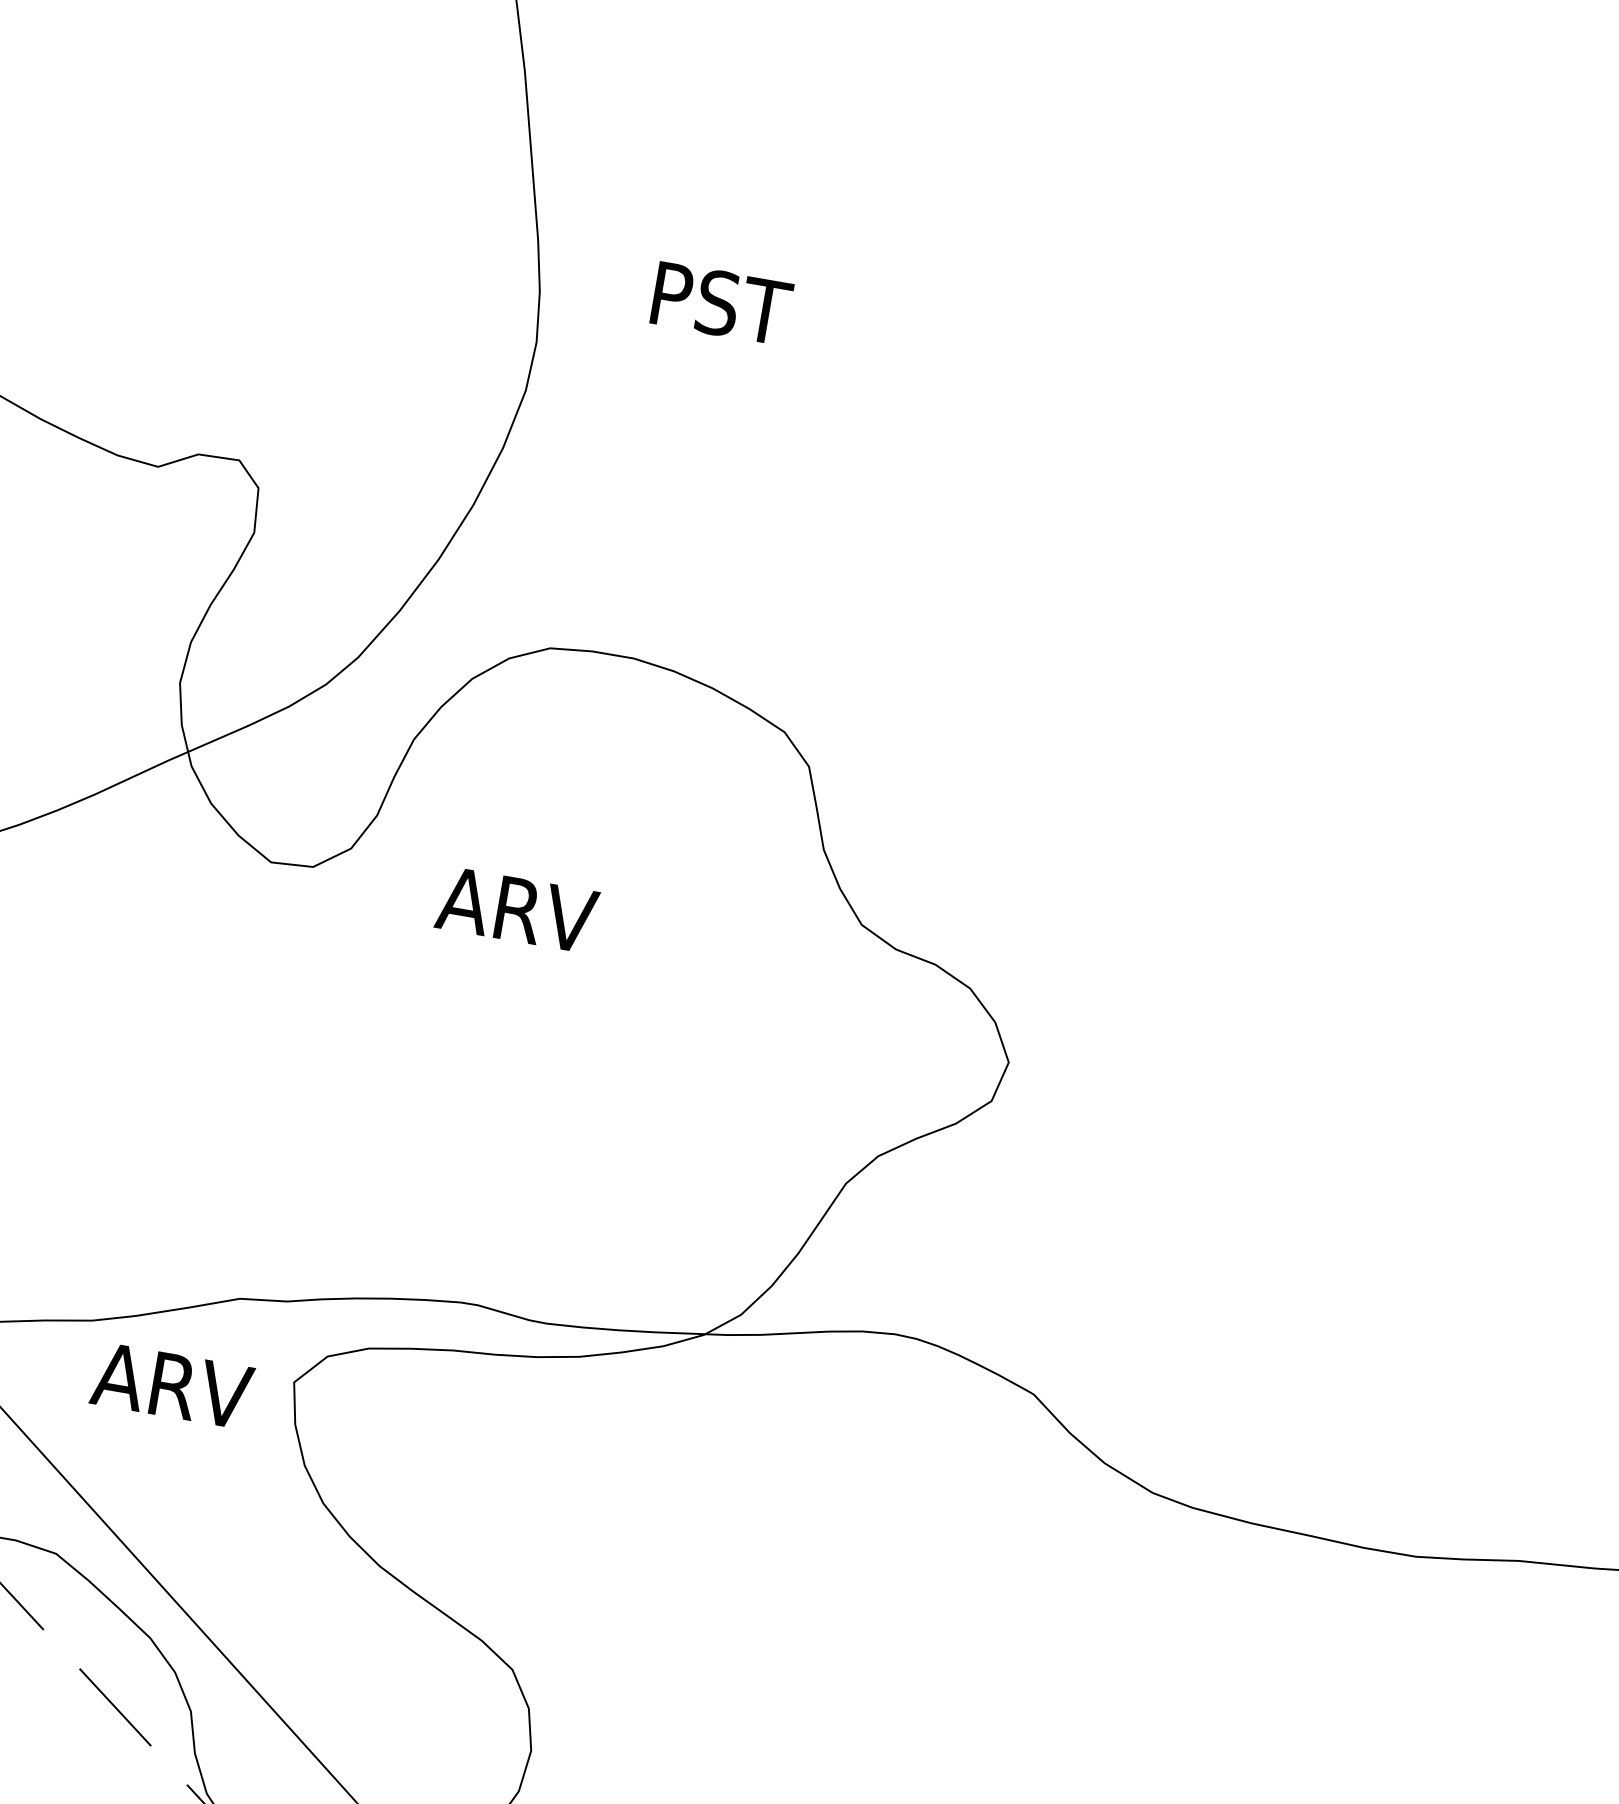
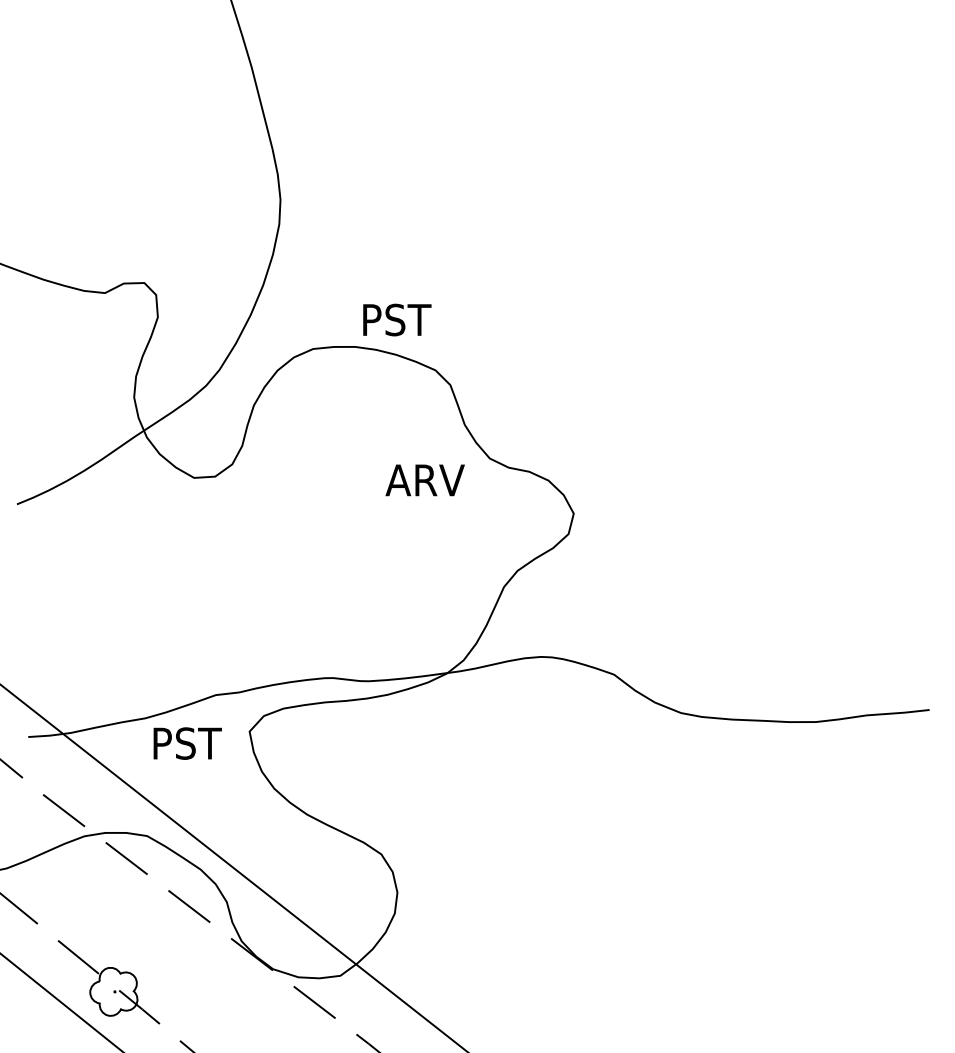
text: (722, 302) -> (397, 319), moved
text: (515, 909) -> (424, 480), moved
text: (171, 1385) -> (189, 743), ARV -> PST

